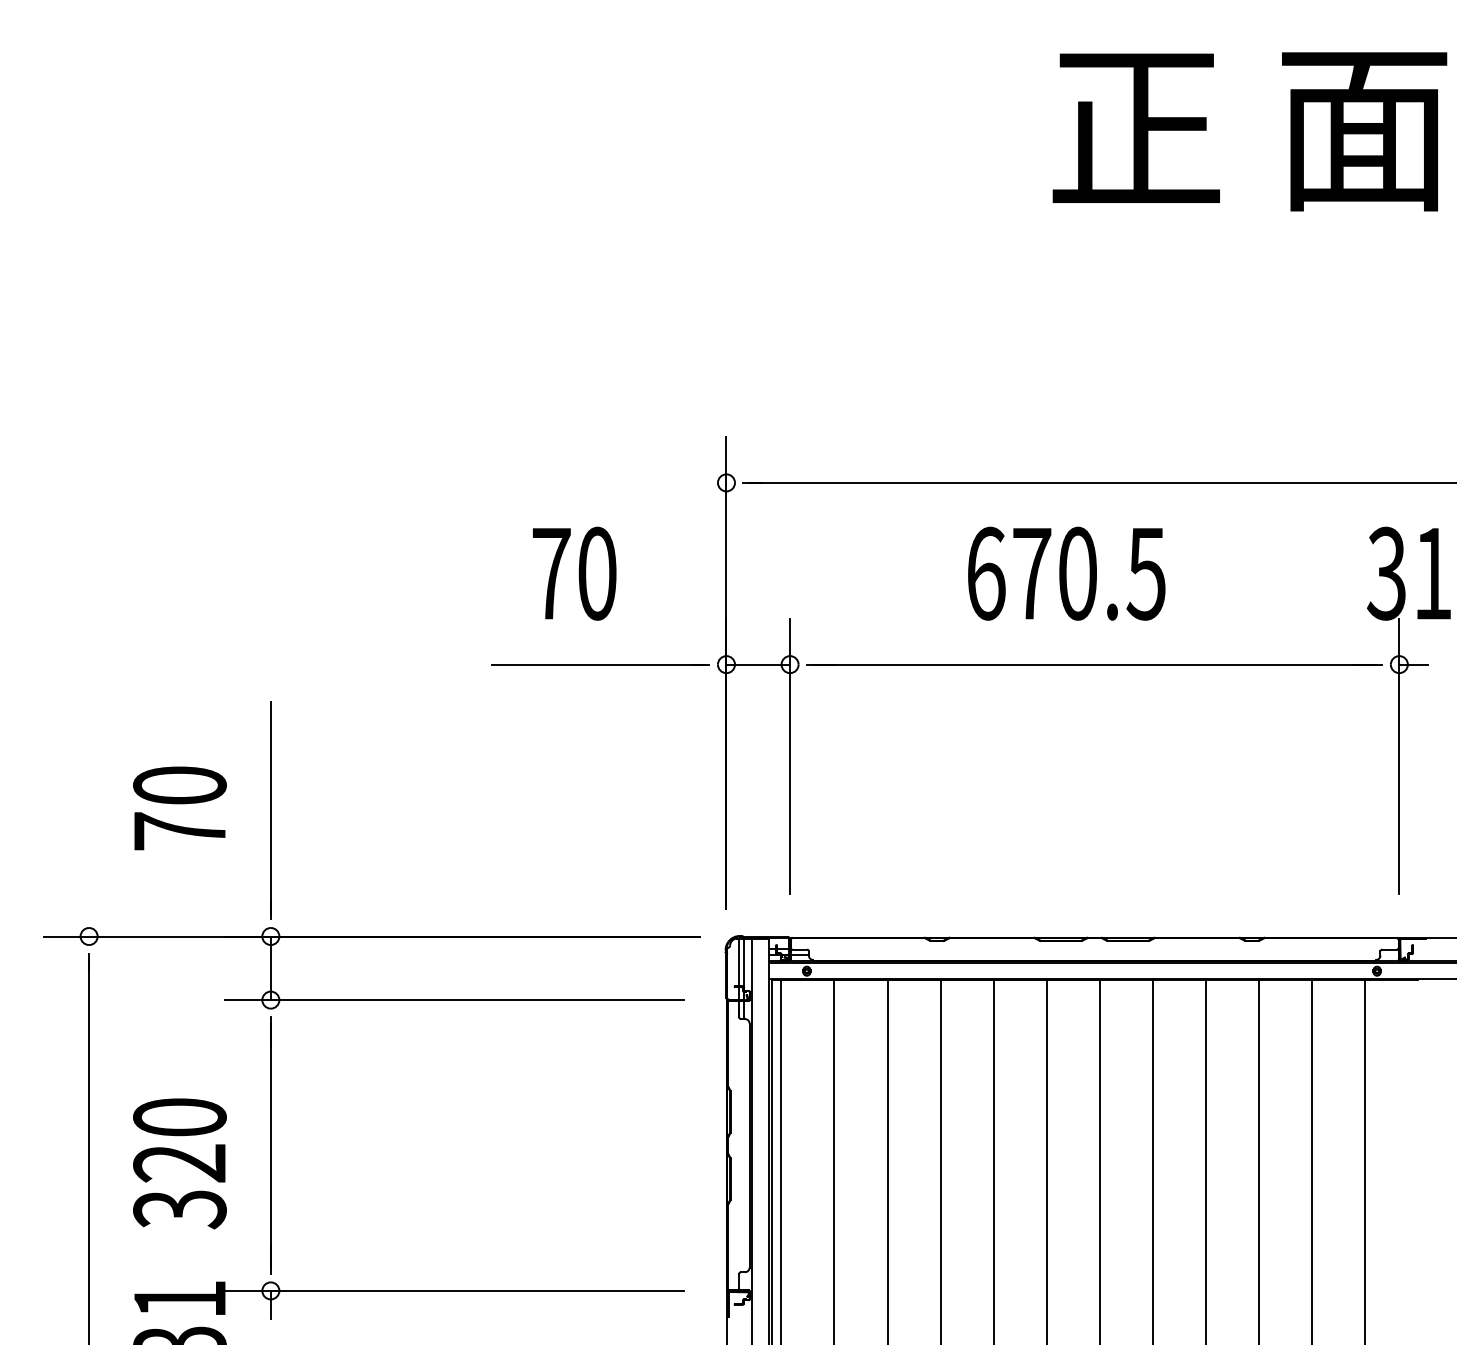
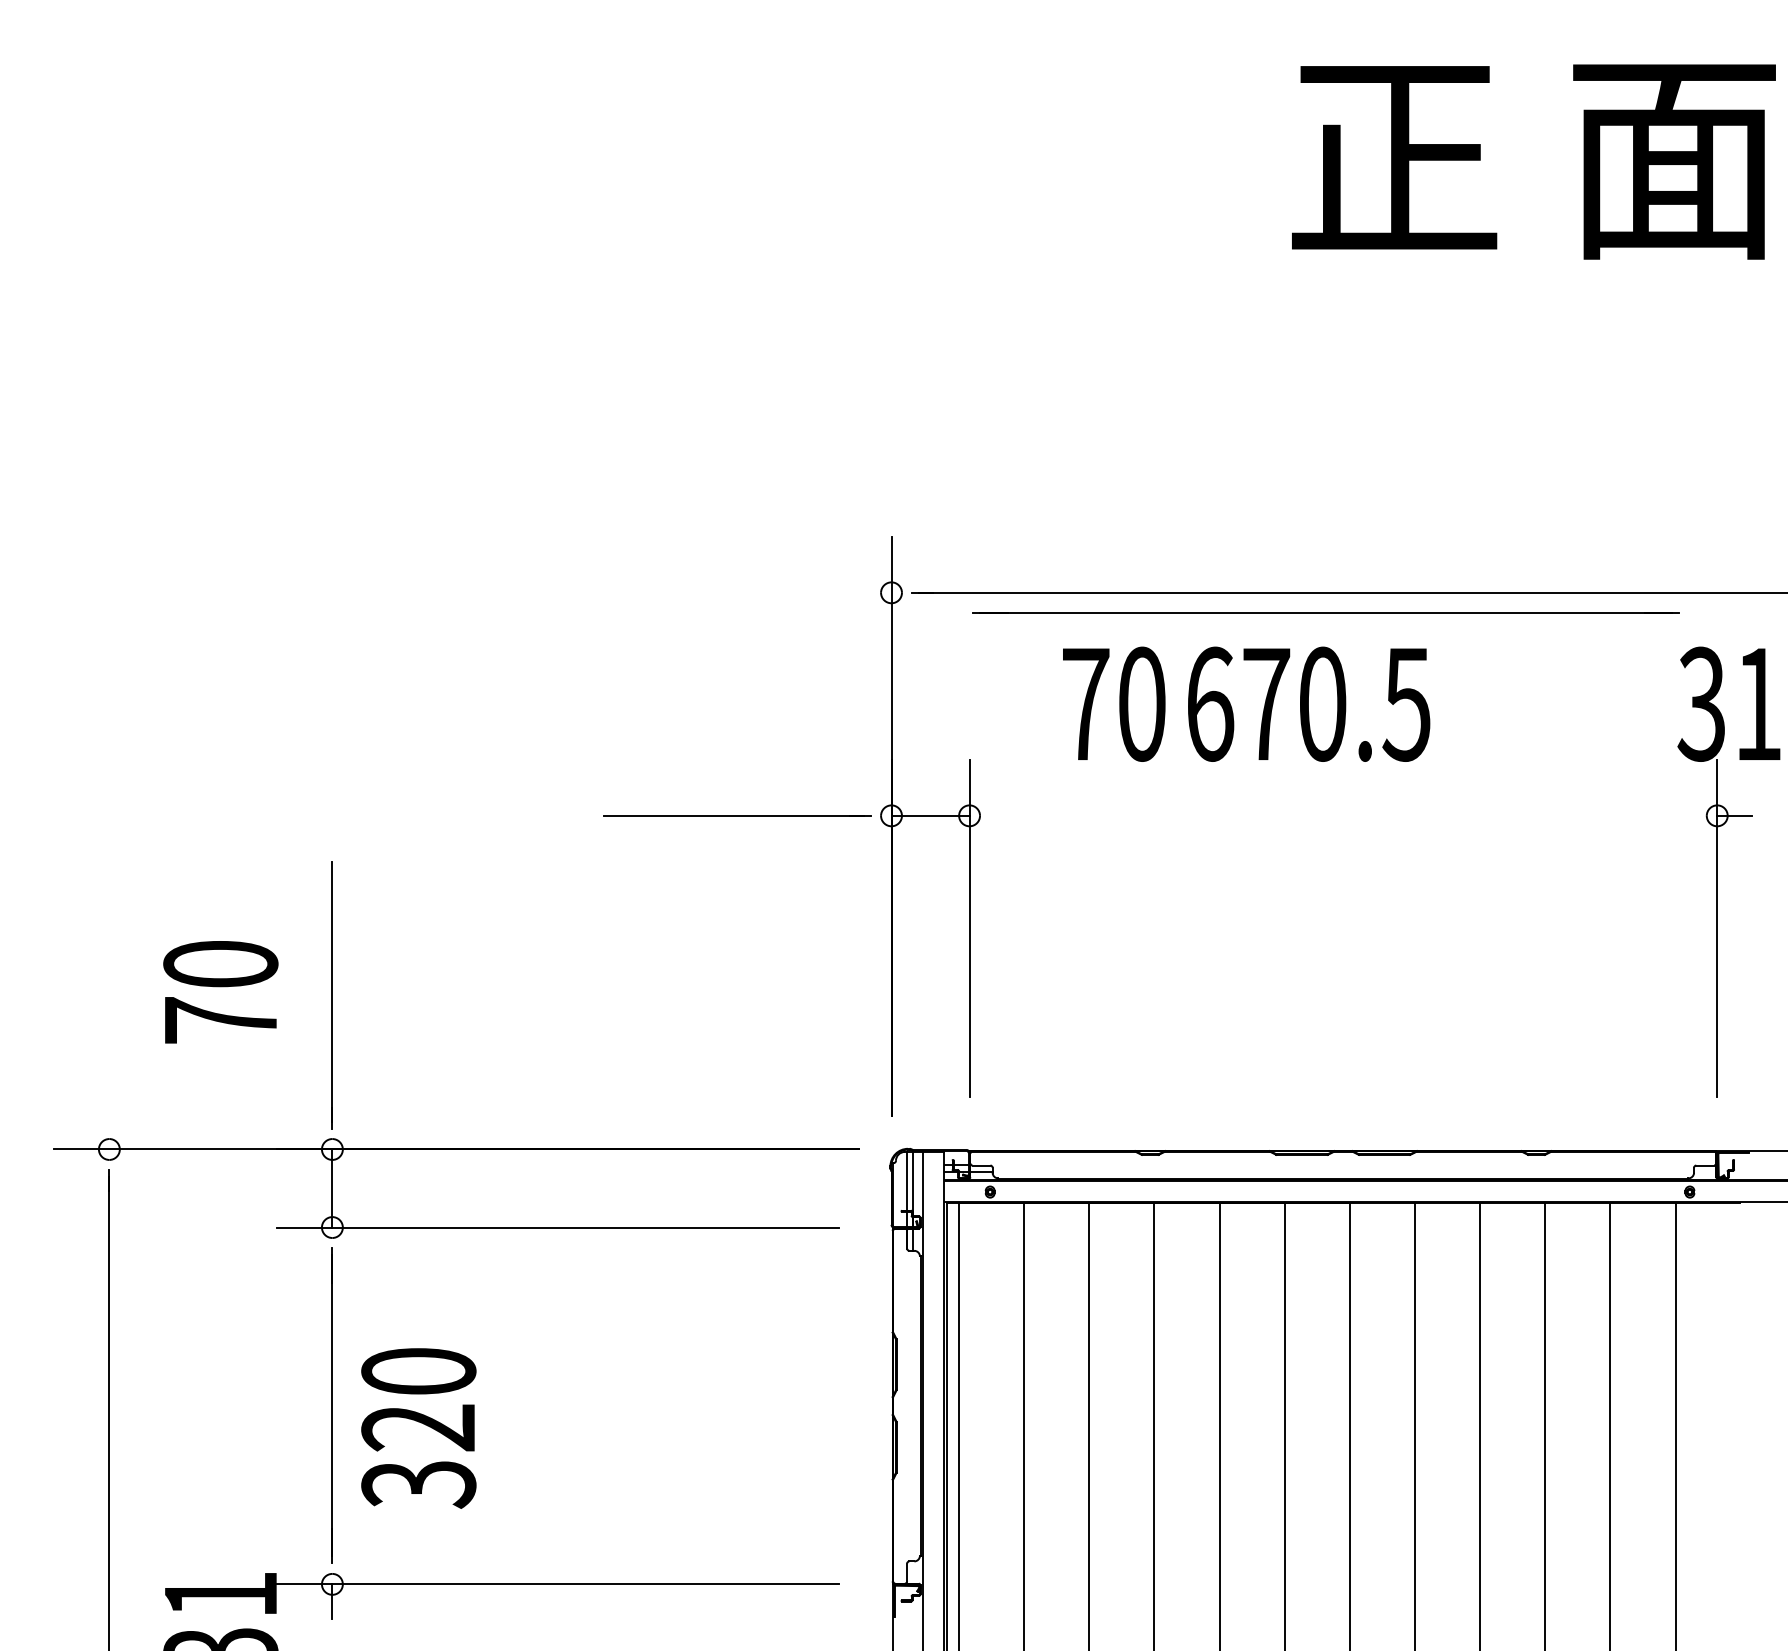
text: (574, 573) -> (1114, 703), moved
line: (1093, 664) -> (1325, 612), moved
text: (179, 1163) -> (418, 1428), moved

